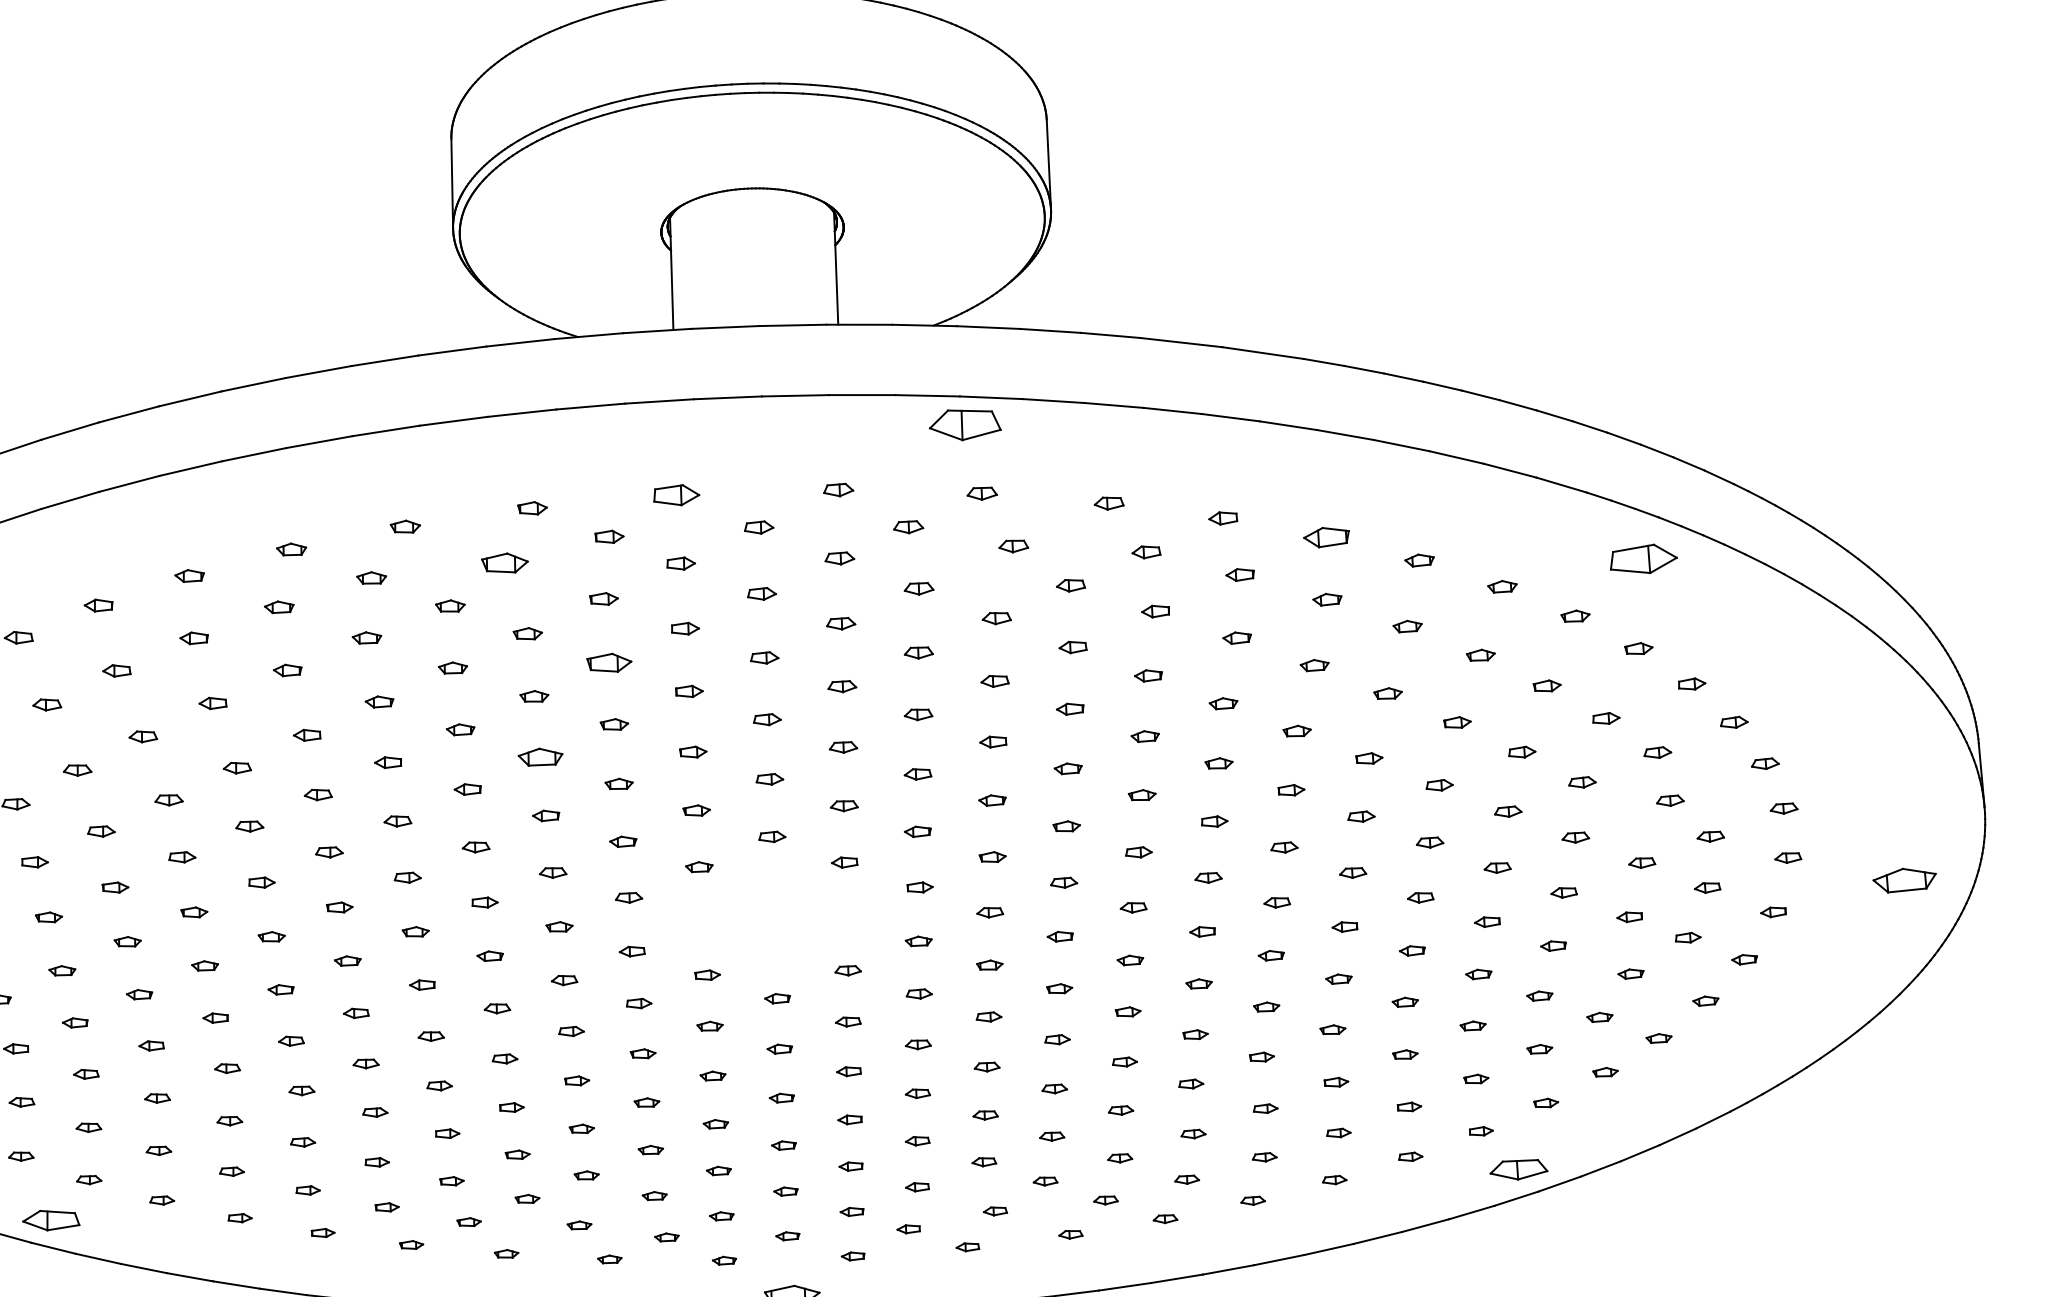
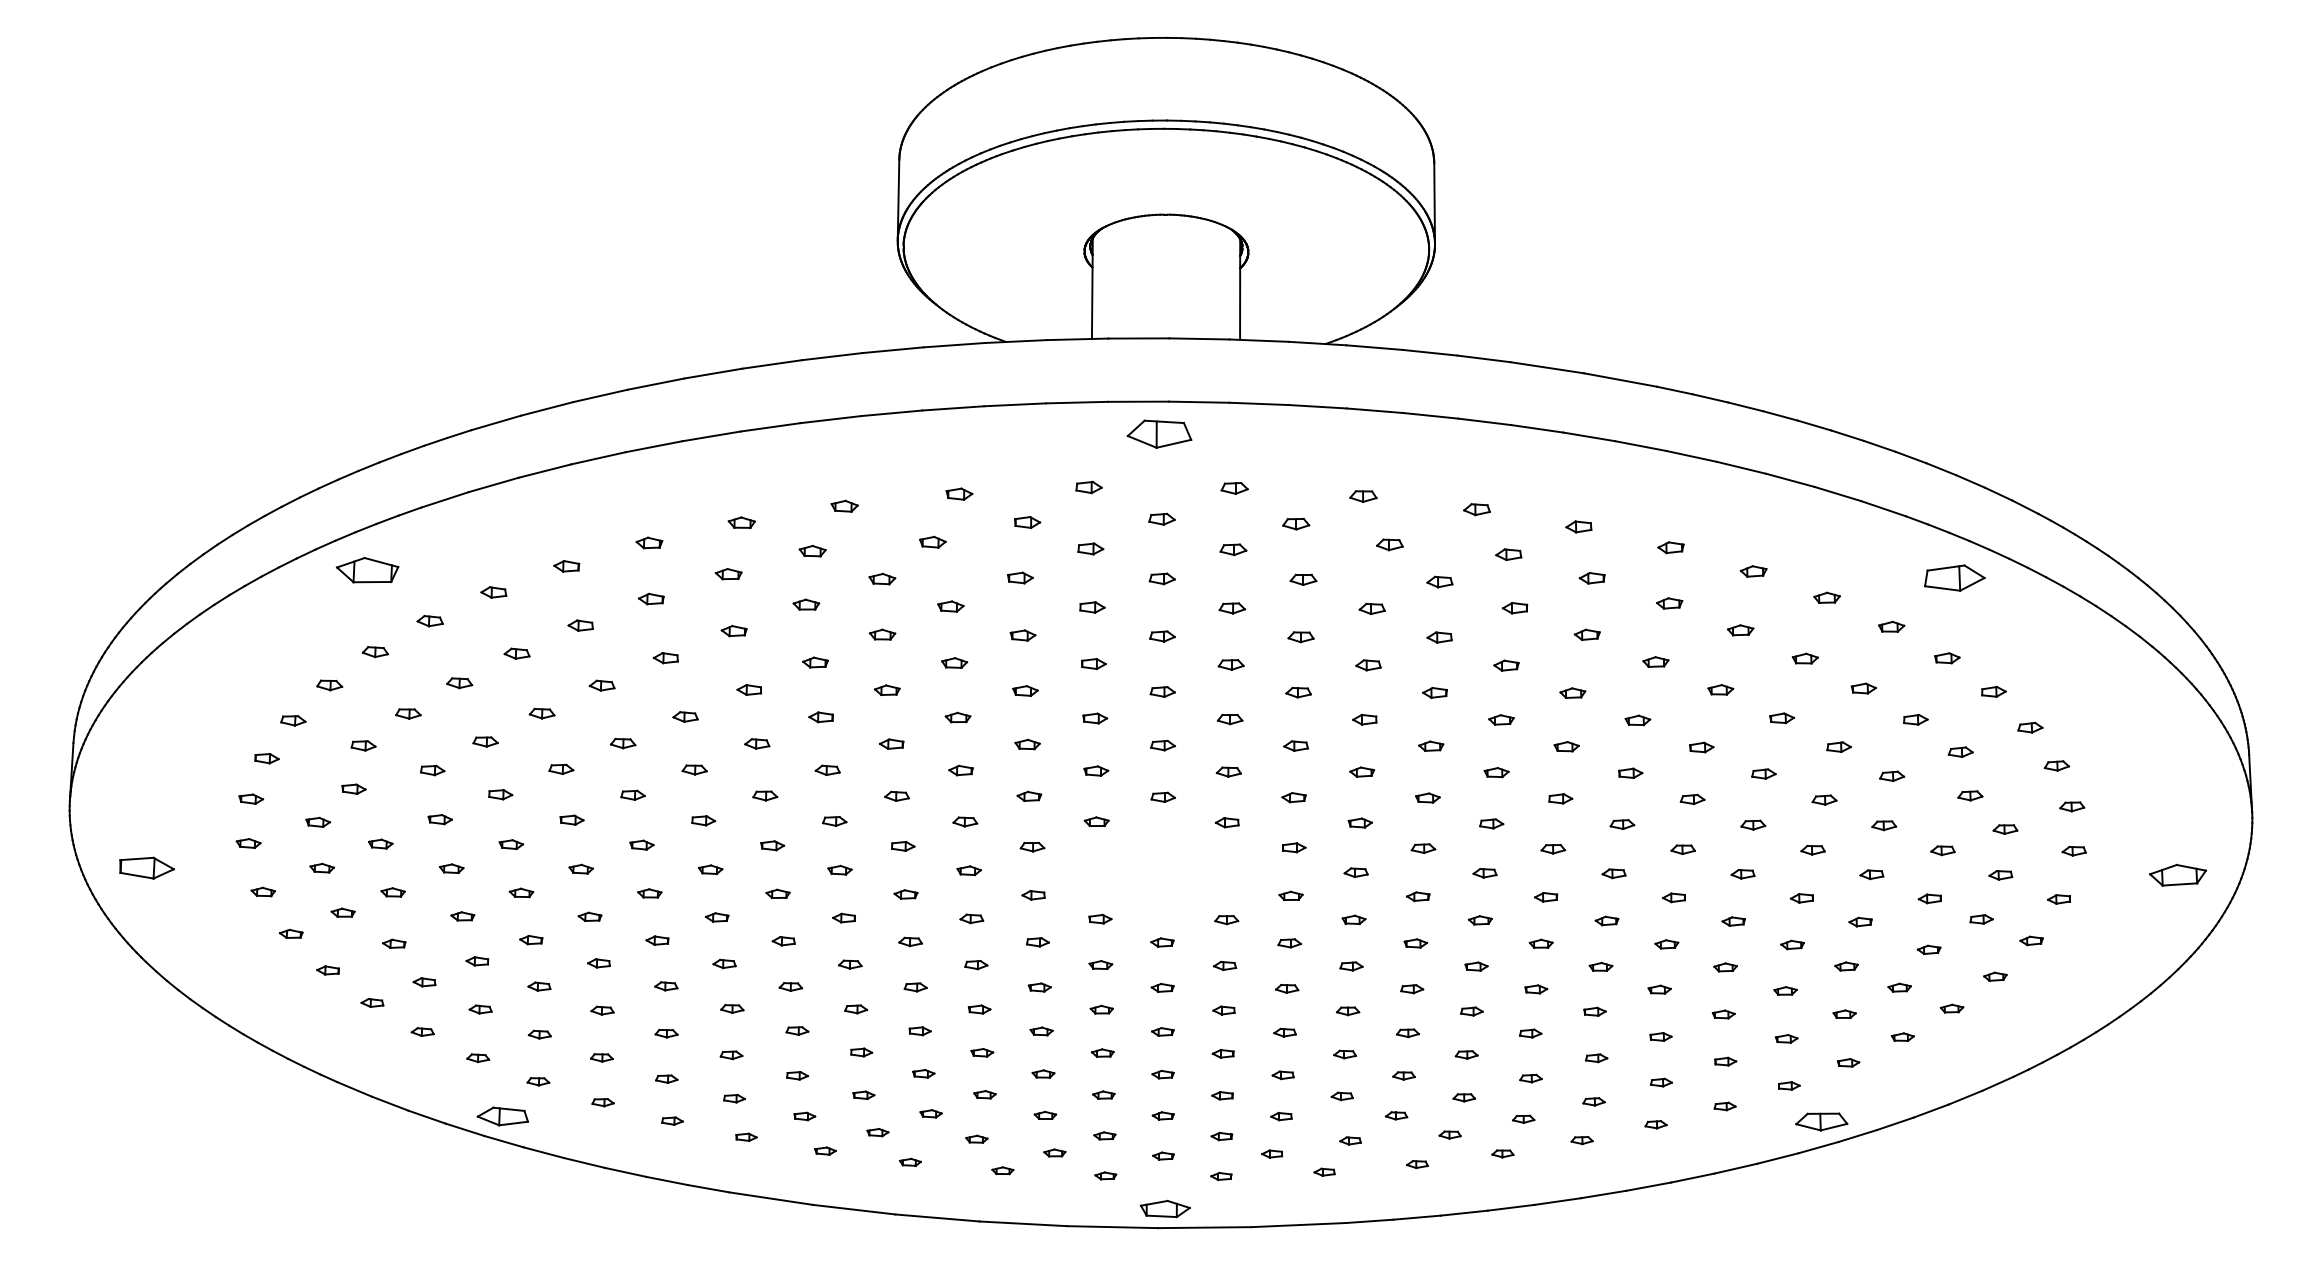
part: (965, 424) -> (1159, 433), moved
part: (675, 495) -> (1088, 487), size x0.62
part: (1326, 537) -> (1670, 547), size x0.62
part: (504, 562) -> (932, 541), size x0.62
part: (608, 662) -> (1022, 635), size x0.62
part: (539, 756) -> (957, 717), size x0.62

